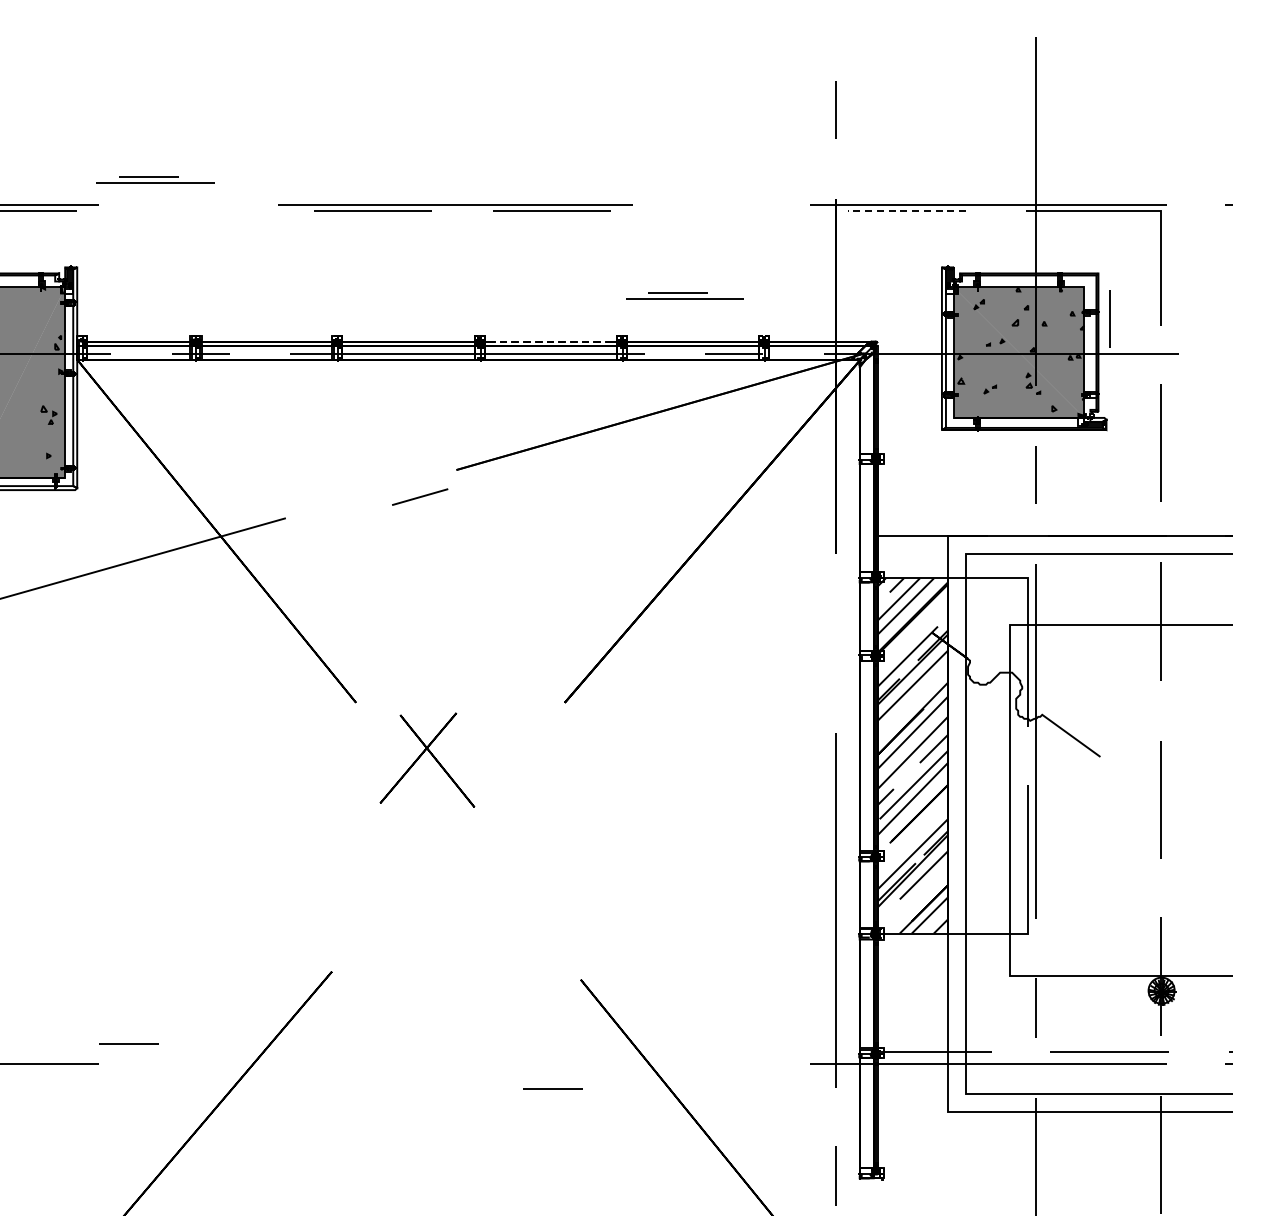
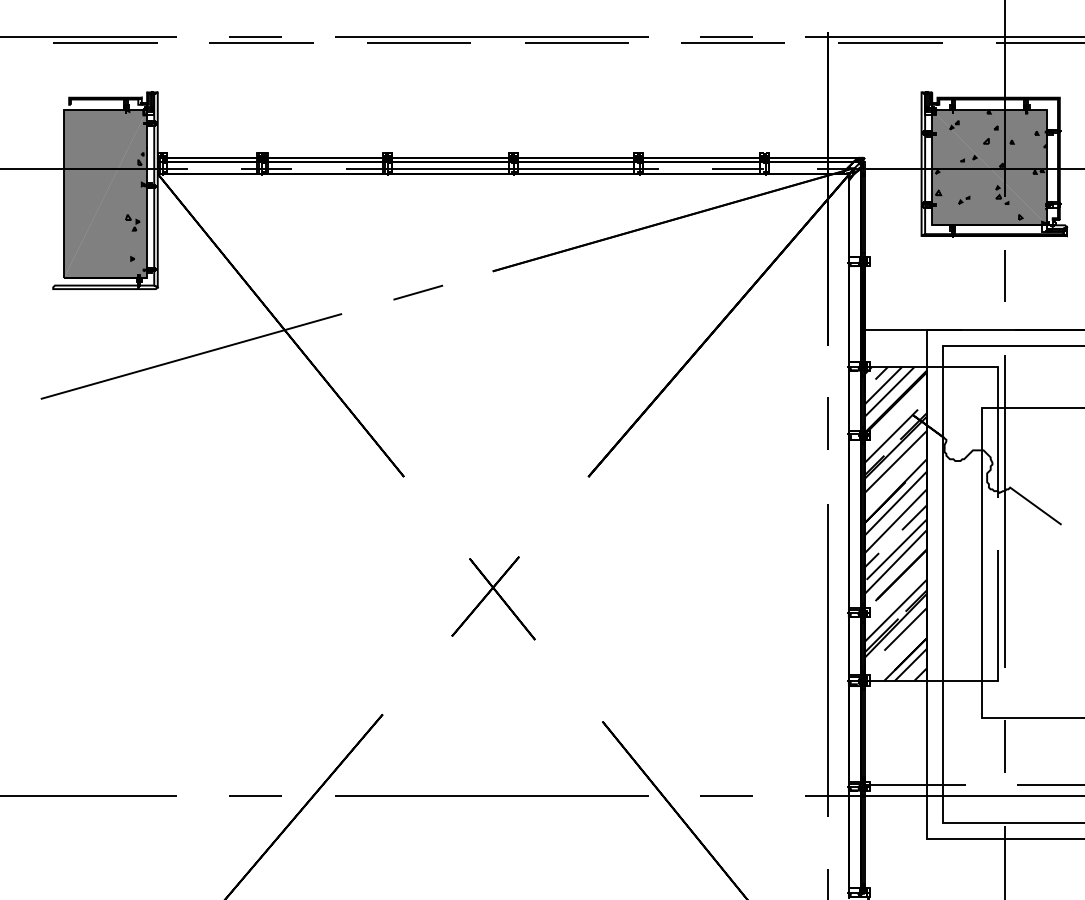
part: (155, 179) -> (261, 39), moved
line: (906, 211) -> (890, 43), dashed -> solid
part: (684, 295) -> (732, 39), moved
line: (1109, 318) -> (1069, 137), removed
line: (614, 341) -> (632, 157), dashed -> solid
line: (420, 496) -> (418, 292), moved
line: (835, 642) -> (827, 423), added
part: (427, 759) -> (493, 597), moved
line: (128, 1043) -> (255, 795), moved
line: (455, 1063) -> (491, 795), added
line: (552, 1088) -> (725, 795), moved

